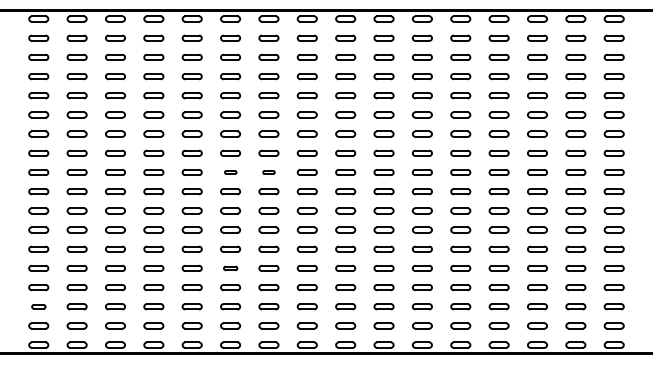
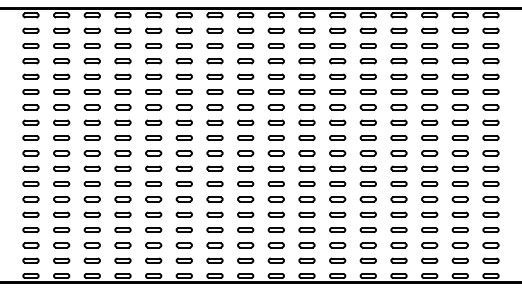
part: (230, 172) -> (184, 138), size x1.67
part: (268, 172) -> (214, 138), size x1.67
part: (230, 268) -> (184, 214), size x1.43
part: (38, 306) -> (30, 245), size x1.43

